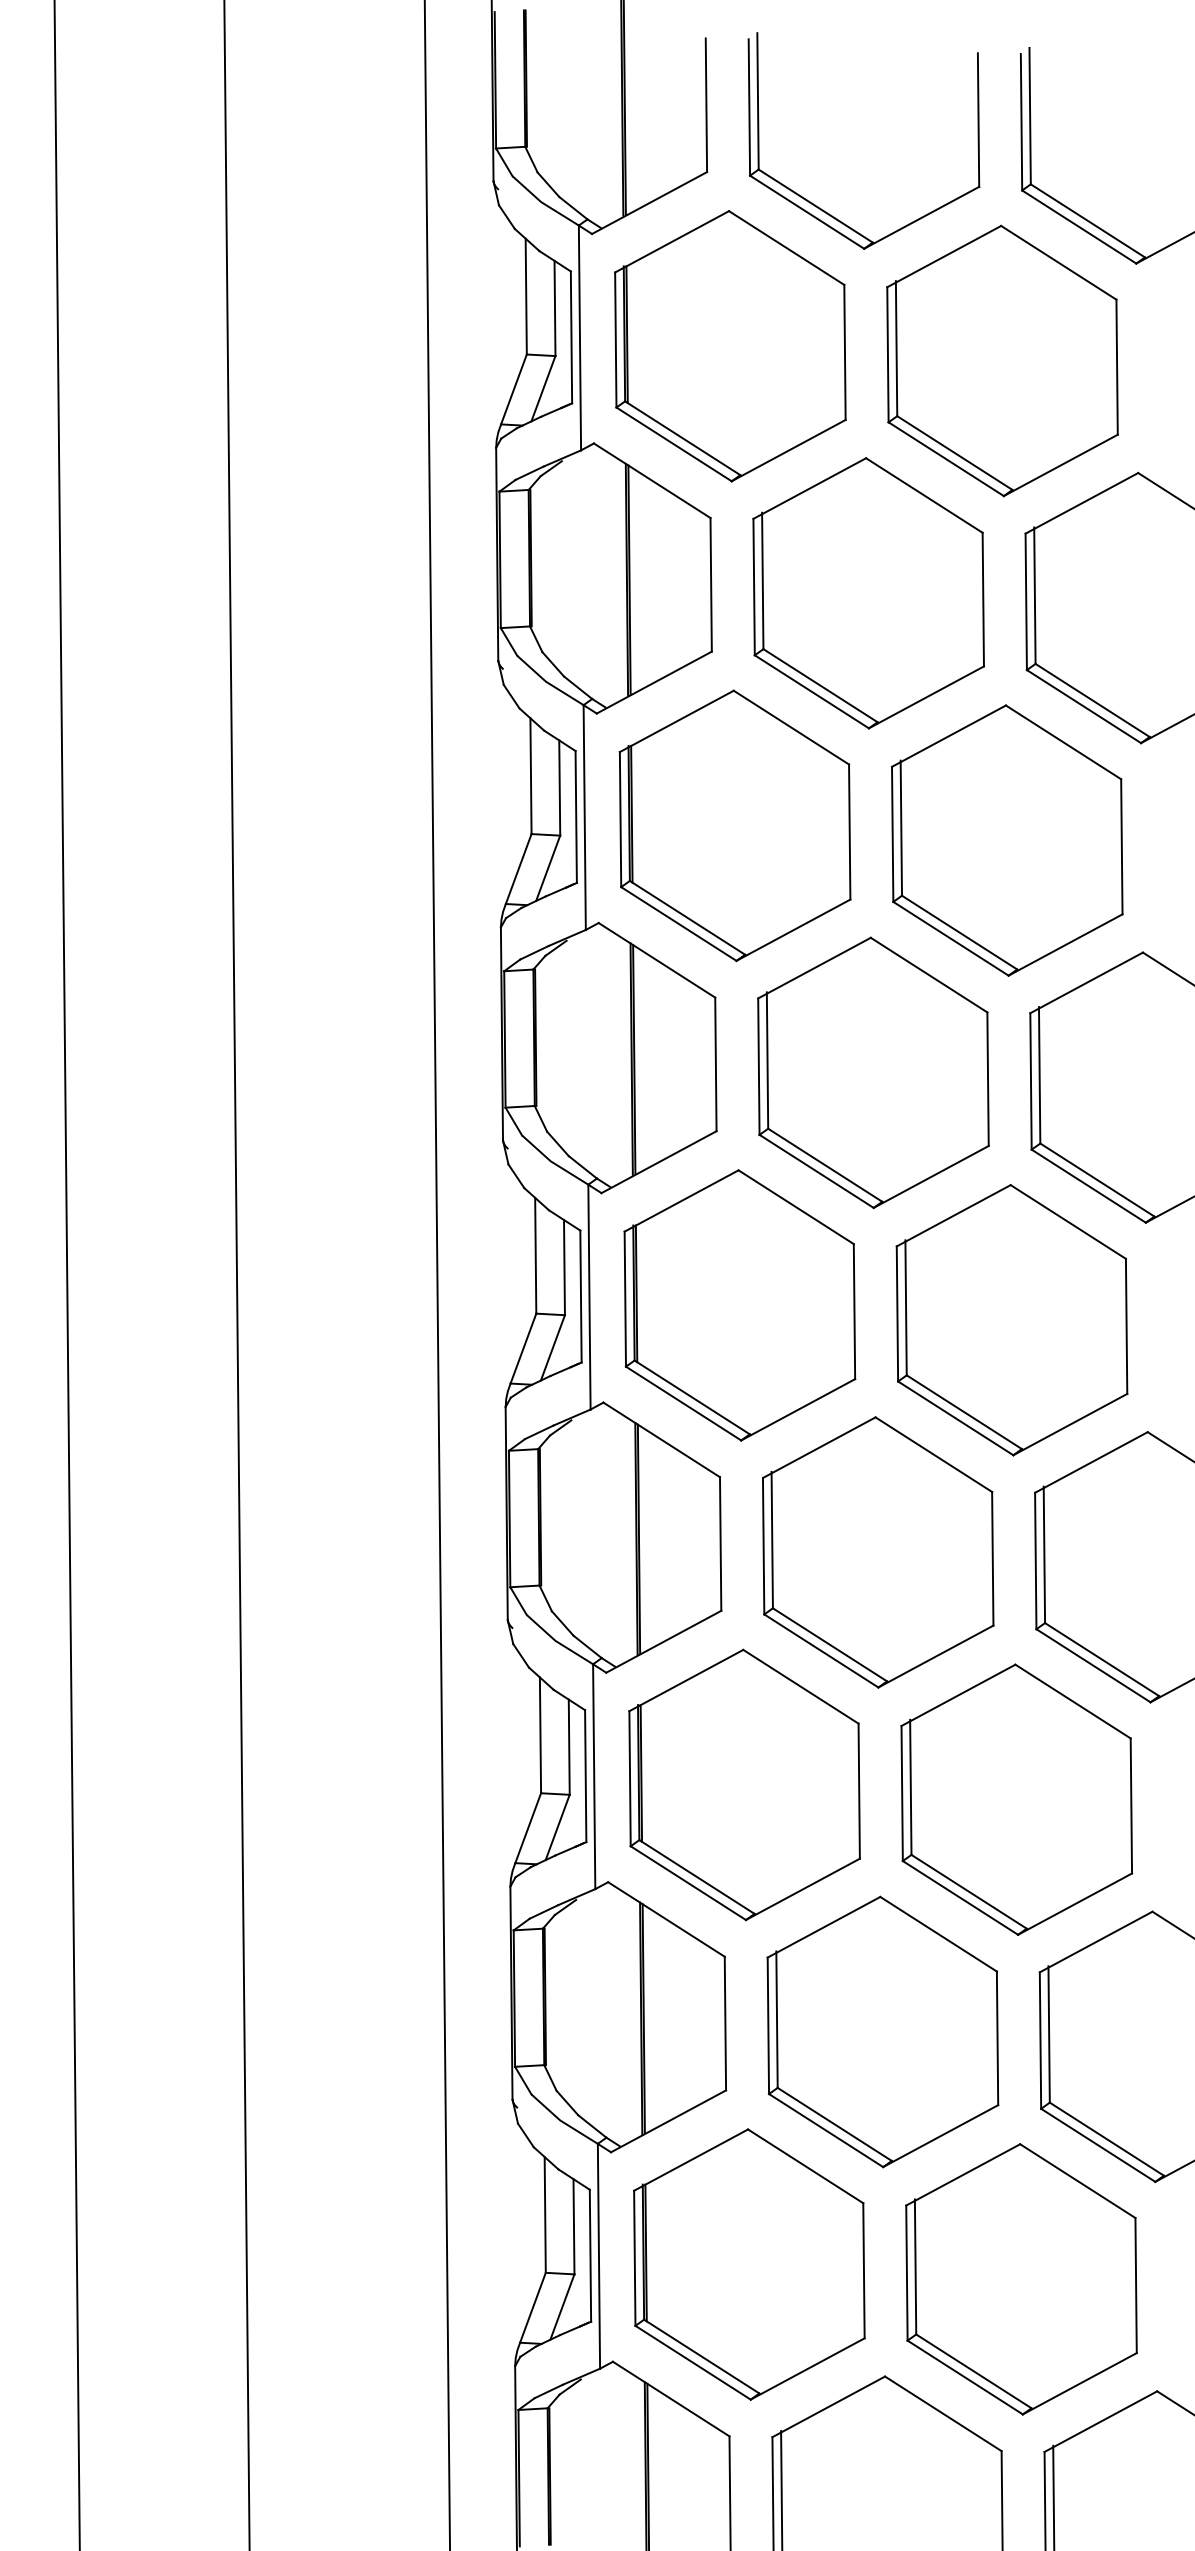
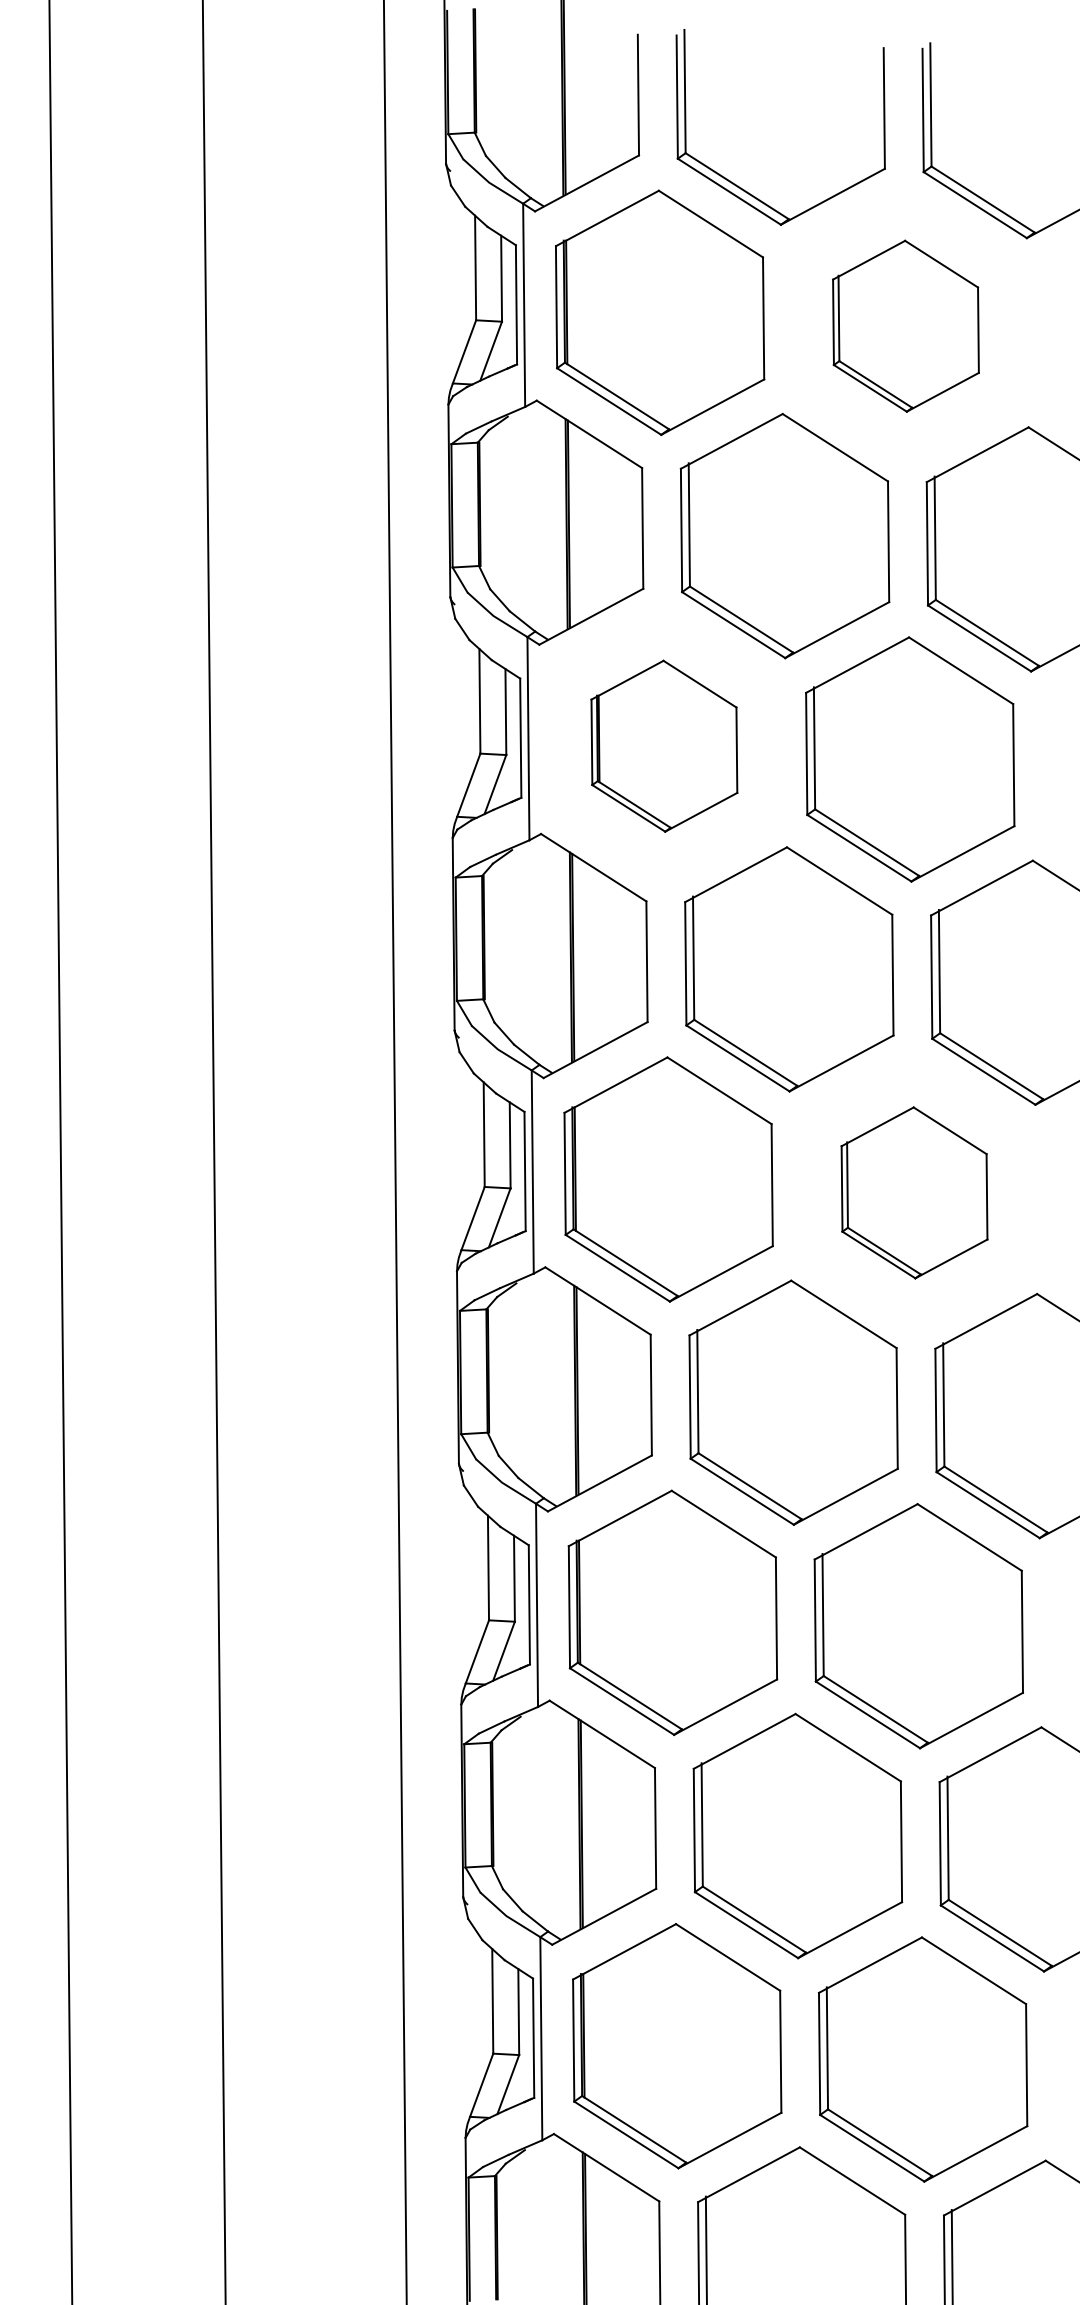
part: (1001, 361) -> (905, 326), size x0.7
part: (735, 826) -> (664, 746), size x0.7
part: (1011, 1319) -> (914, 1192), size x0.7

